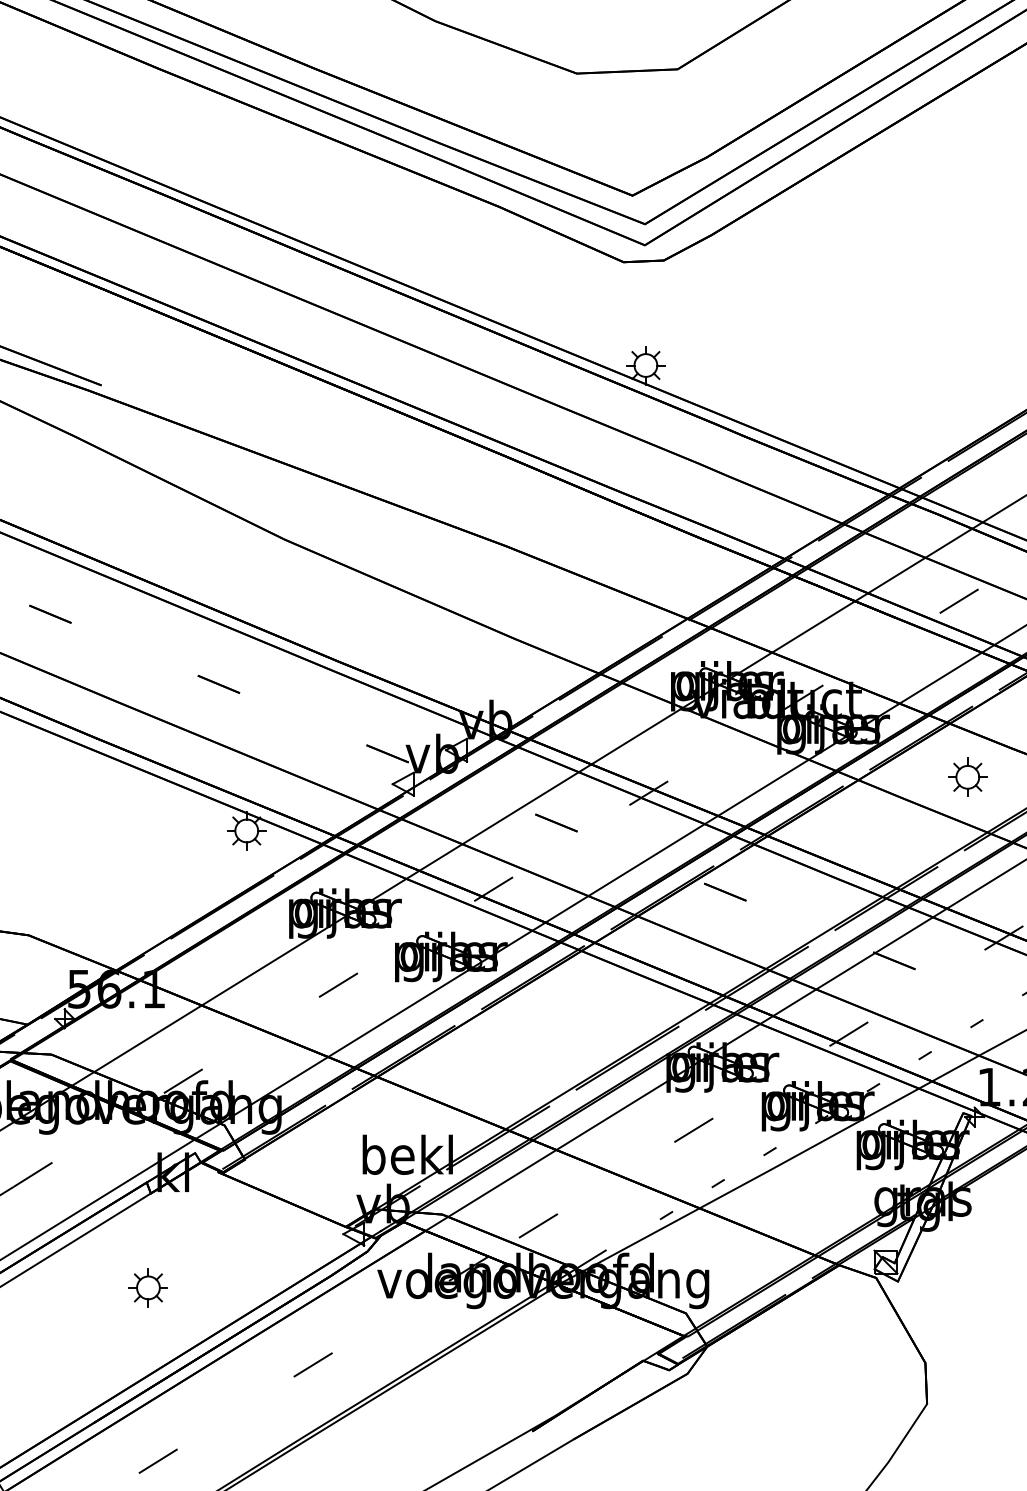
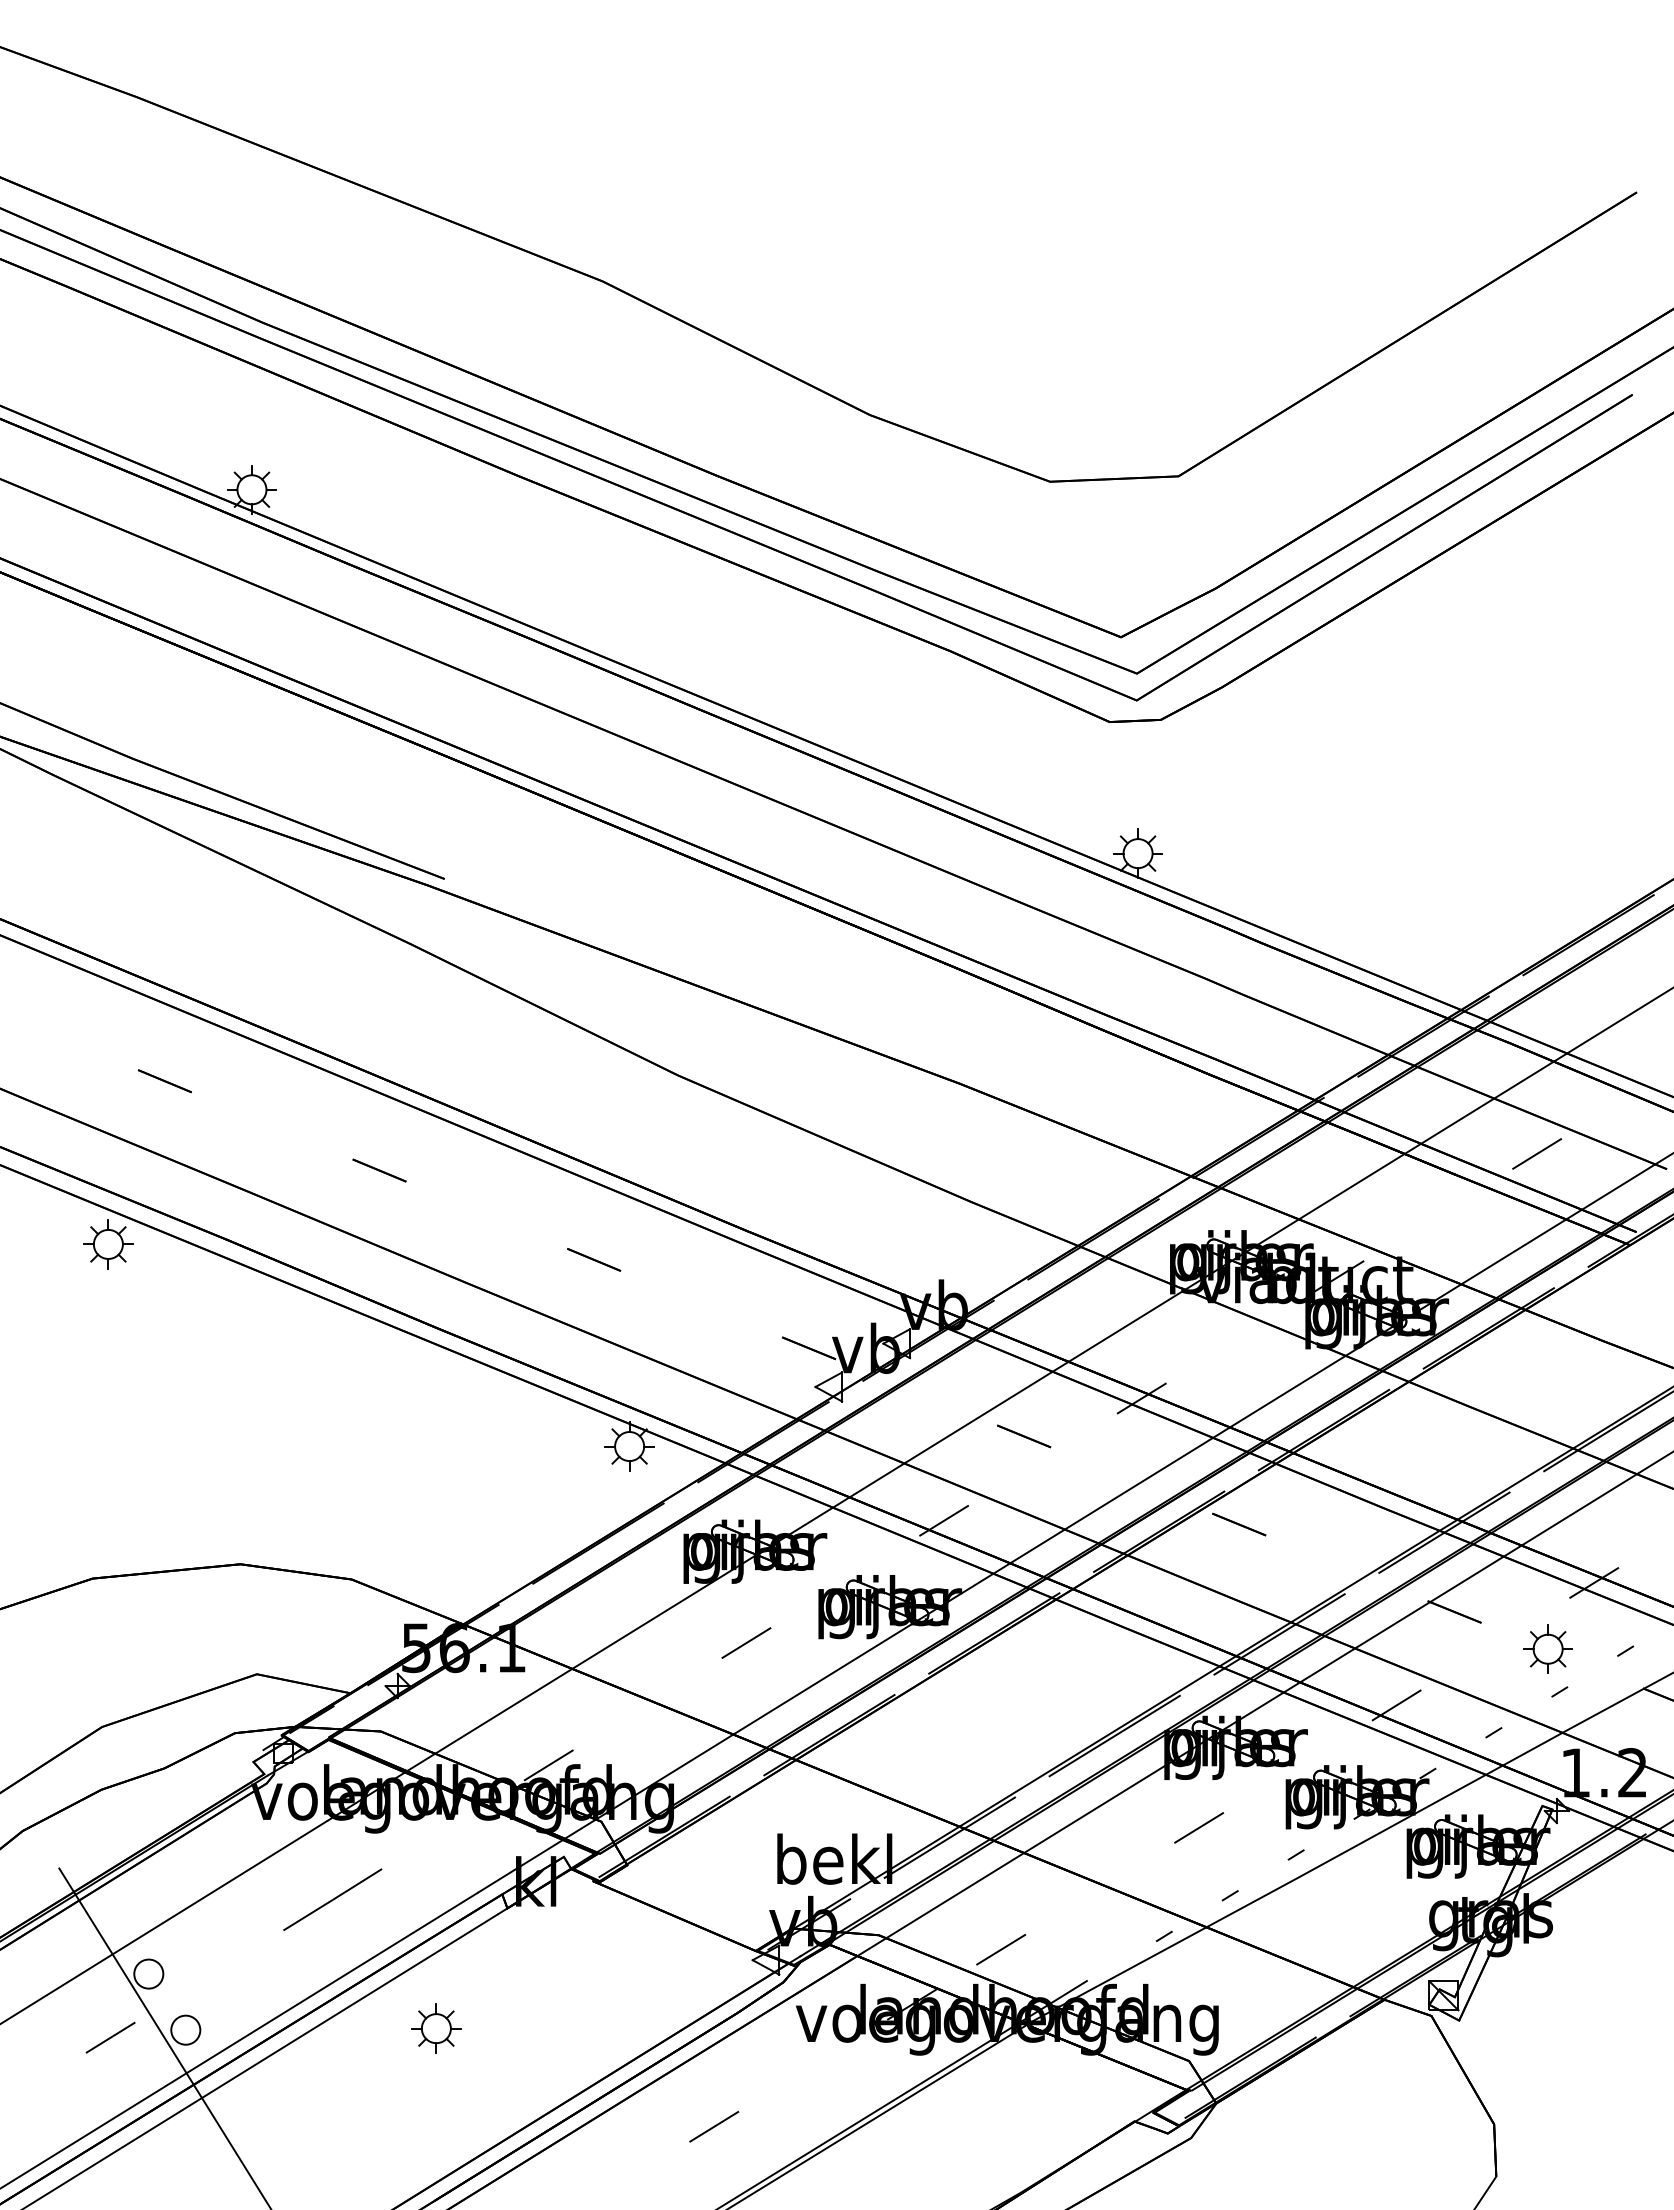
part: (967, 776) -> (1547, 1648), moved
part: (148, 1287) -> (436, 2028), moved

